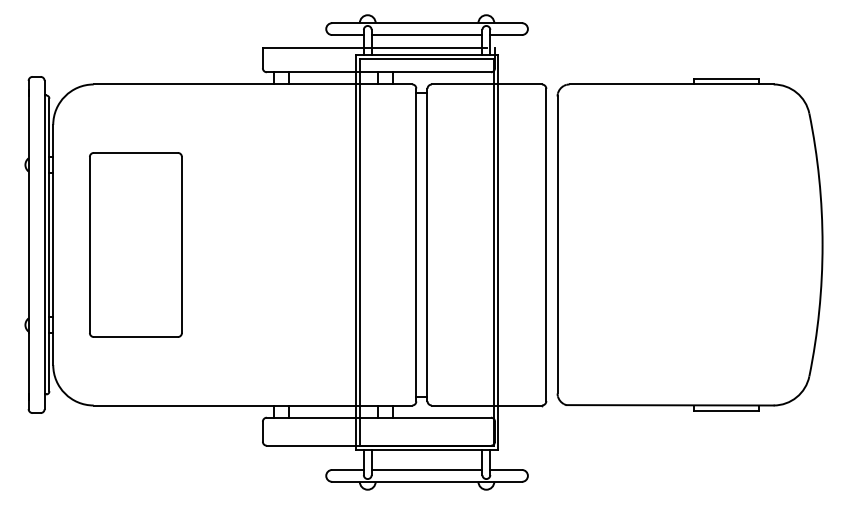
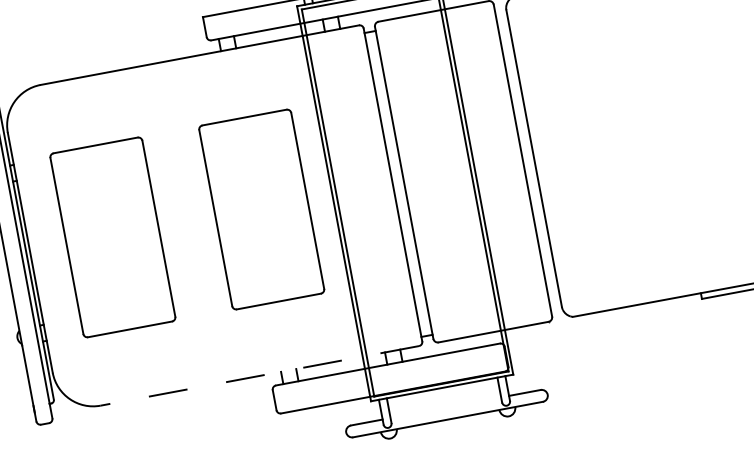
part: (284, 244) -> (261, 209), added
line: (252, 405) -> (259, 375), solid -> dashed
line: (426, 469) -> (445, 407), removed

